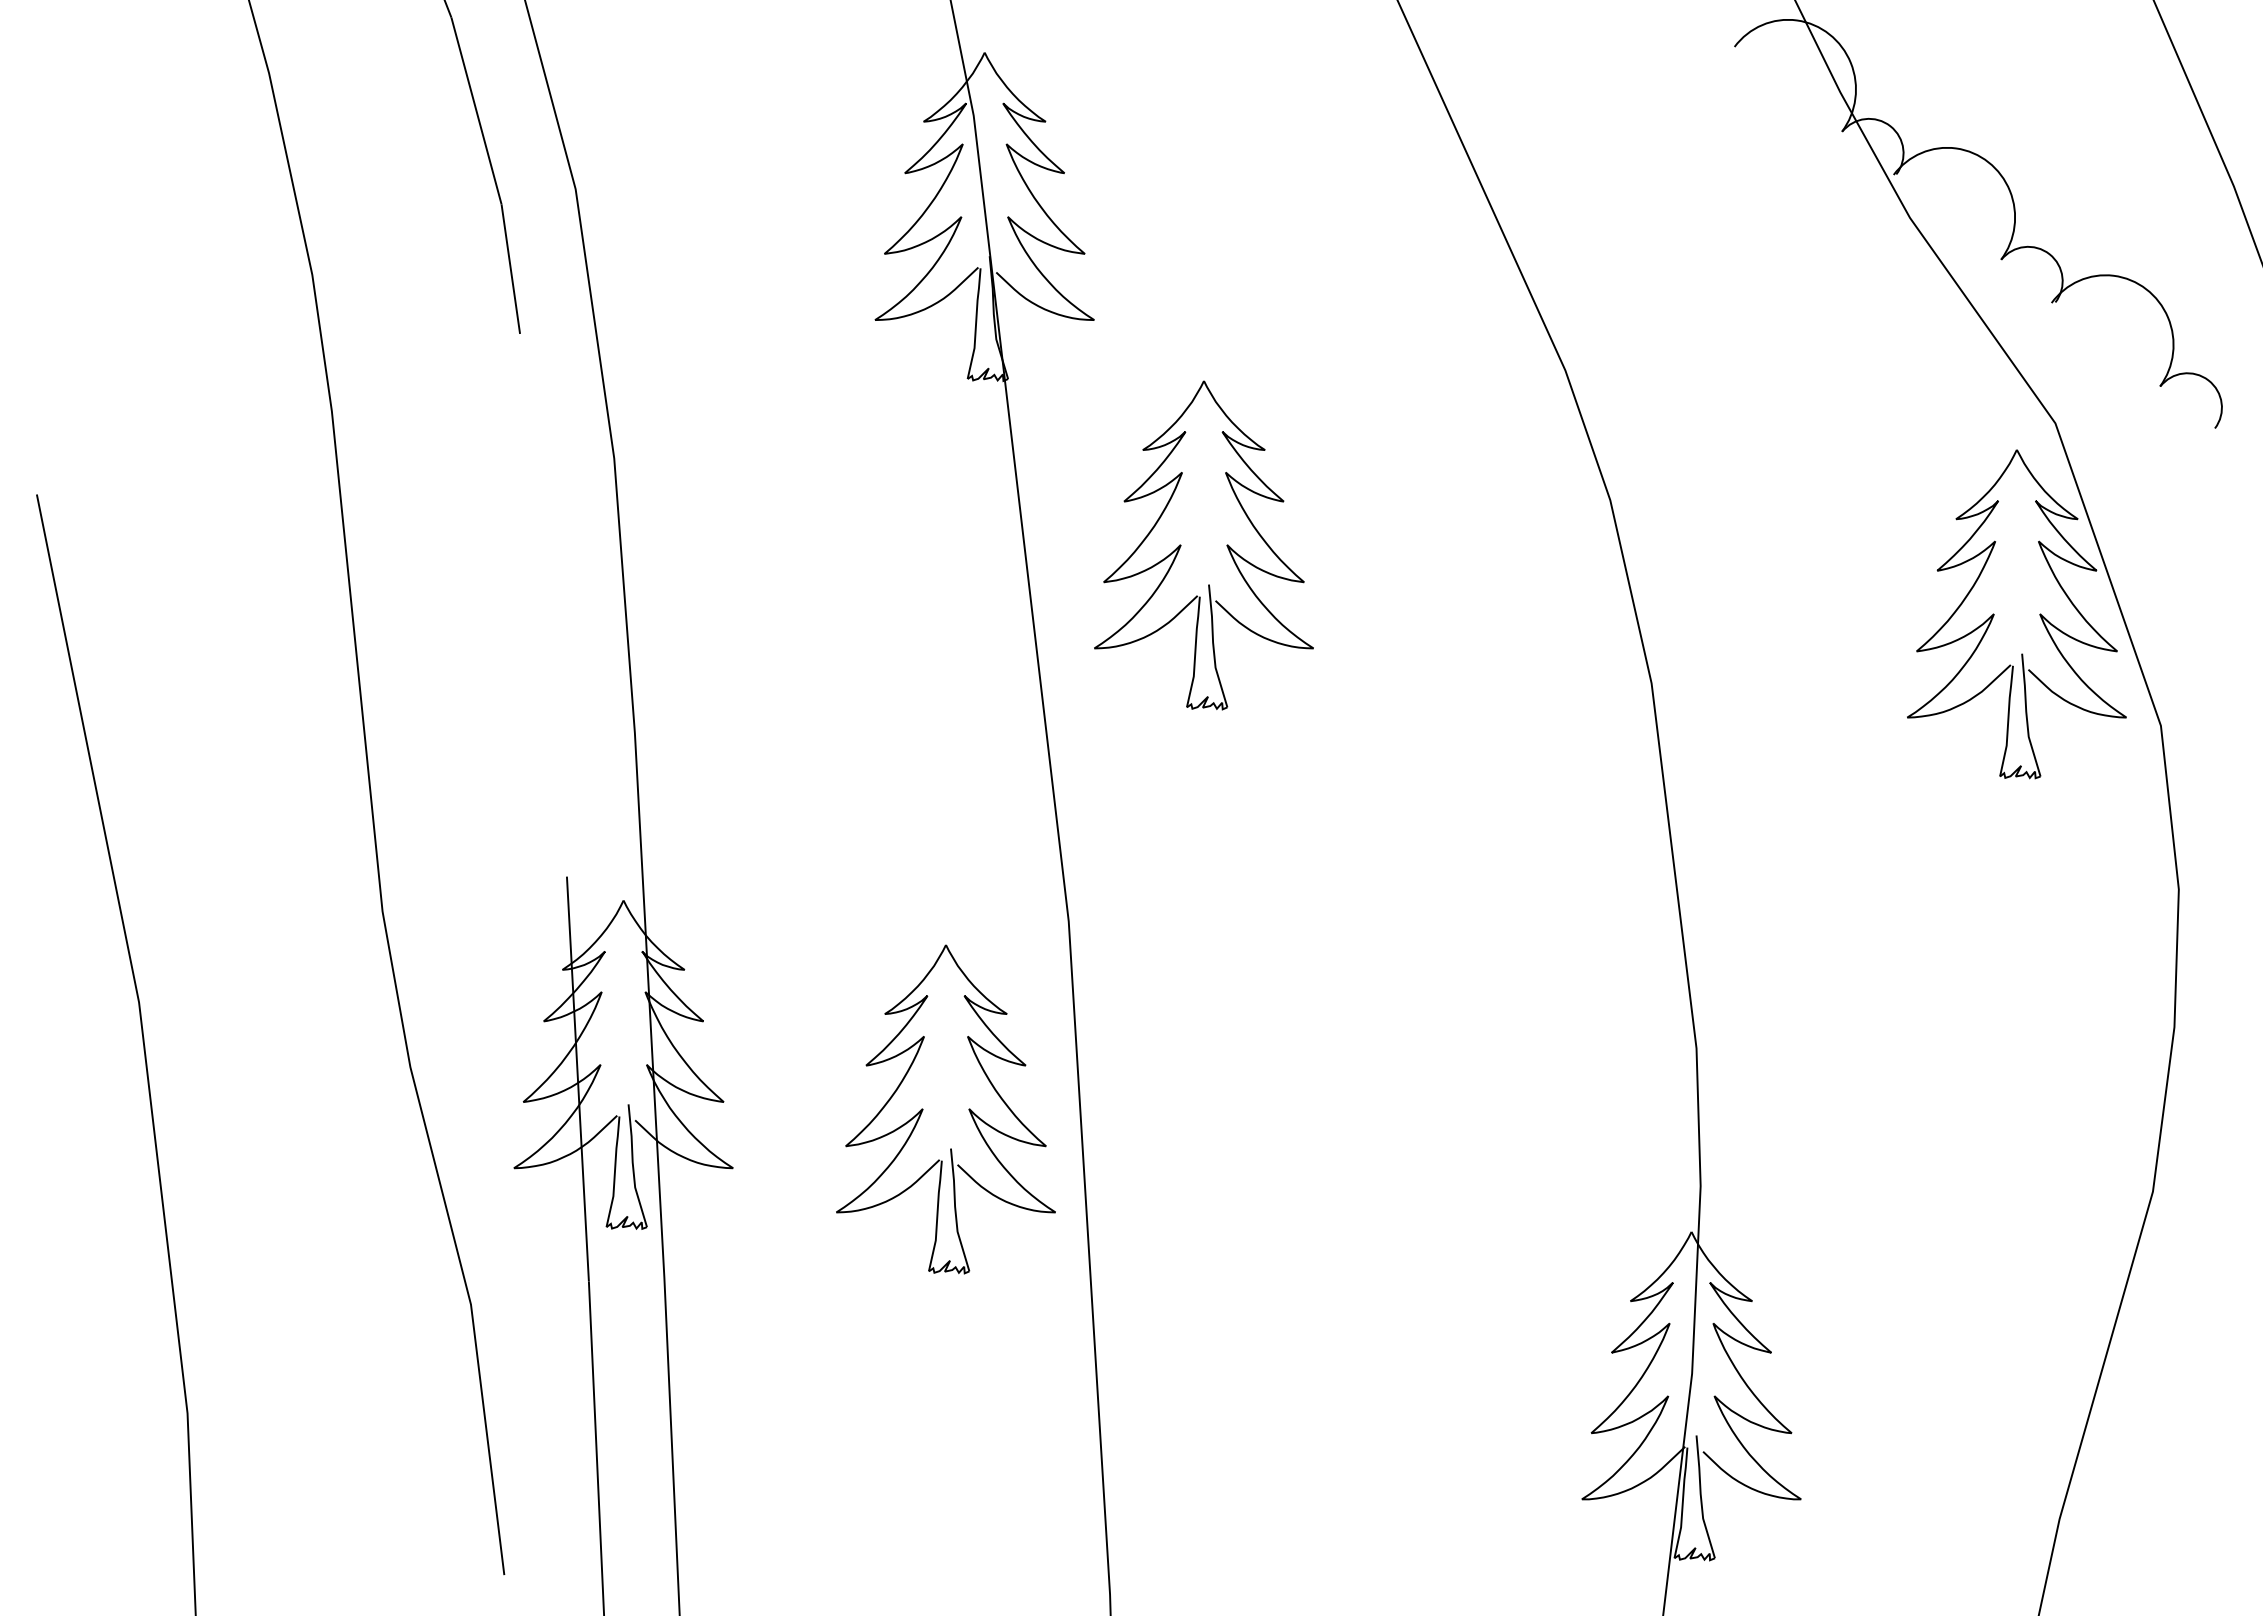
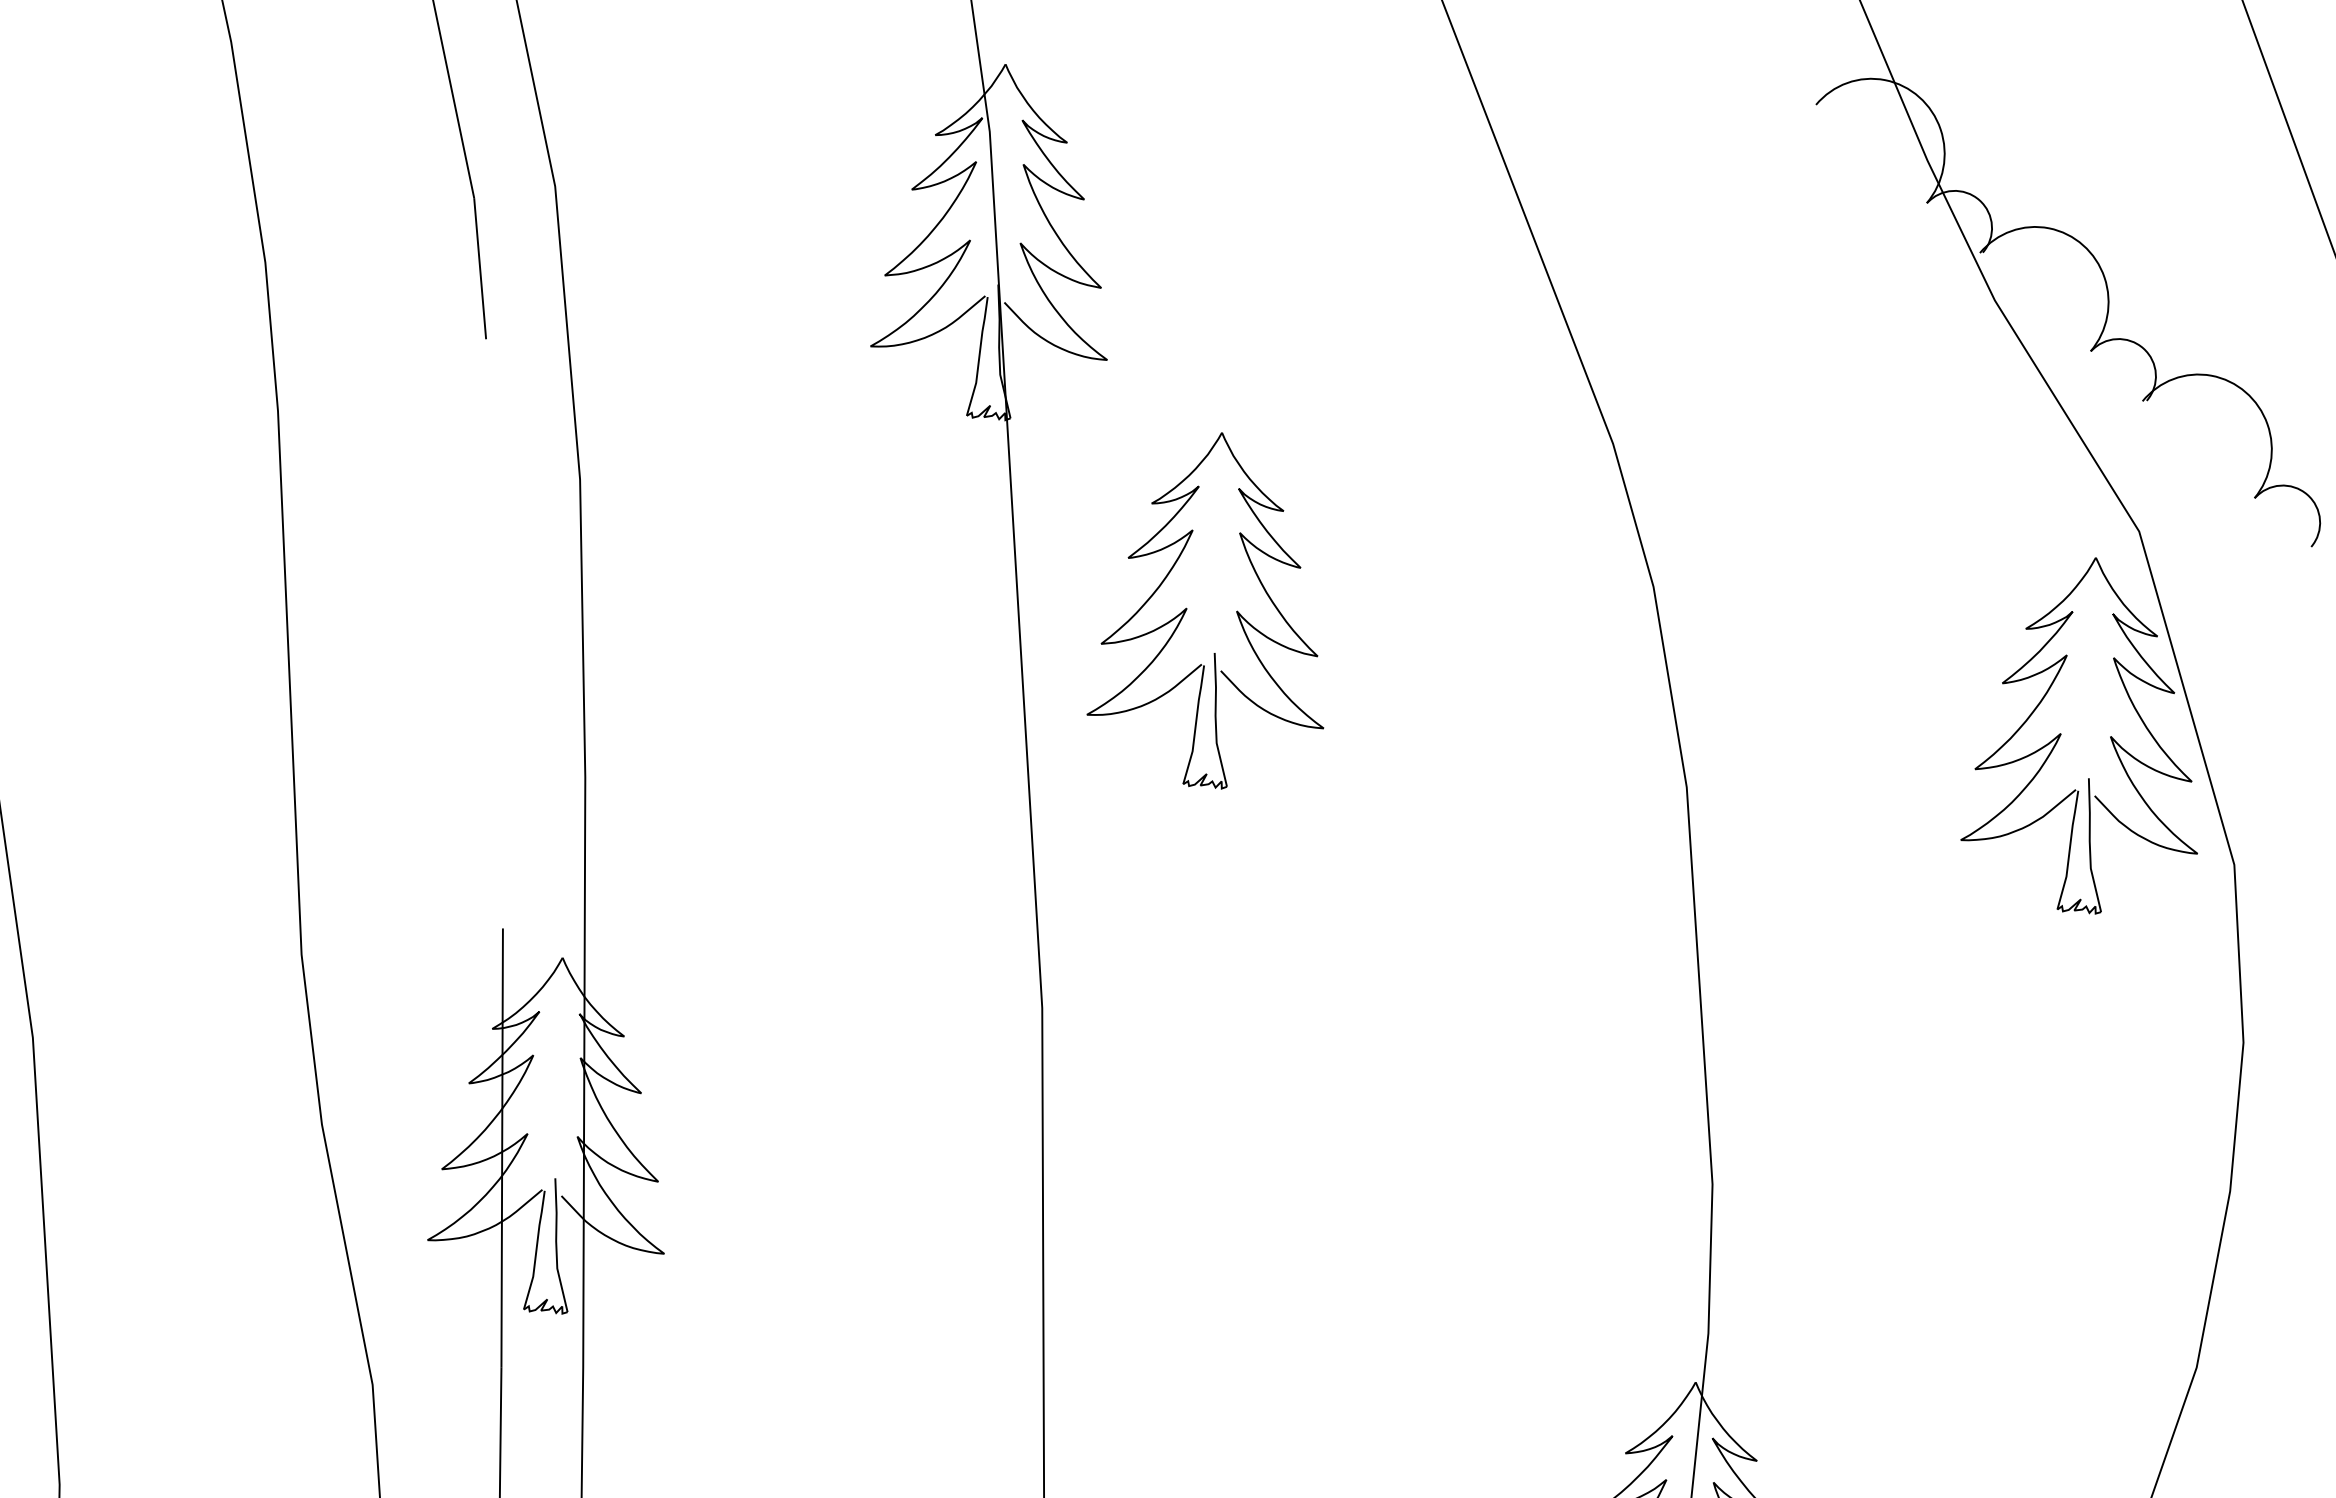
part: (923, 1109) -> (873, 1202), removed

